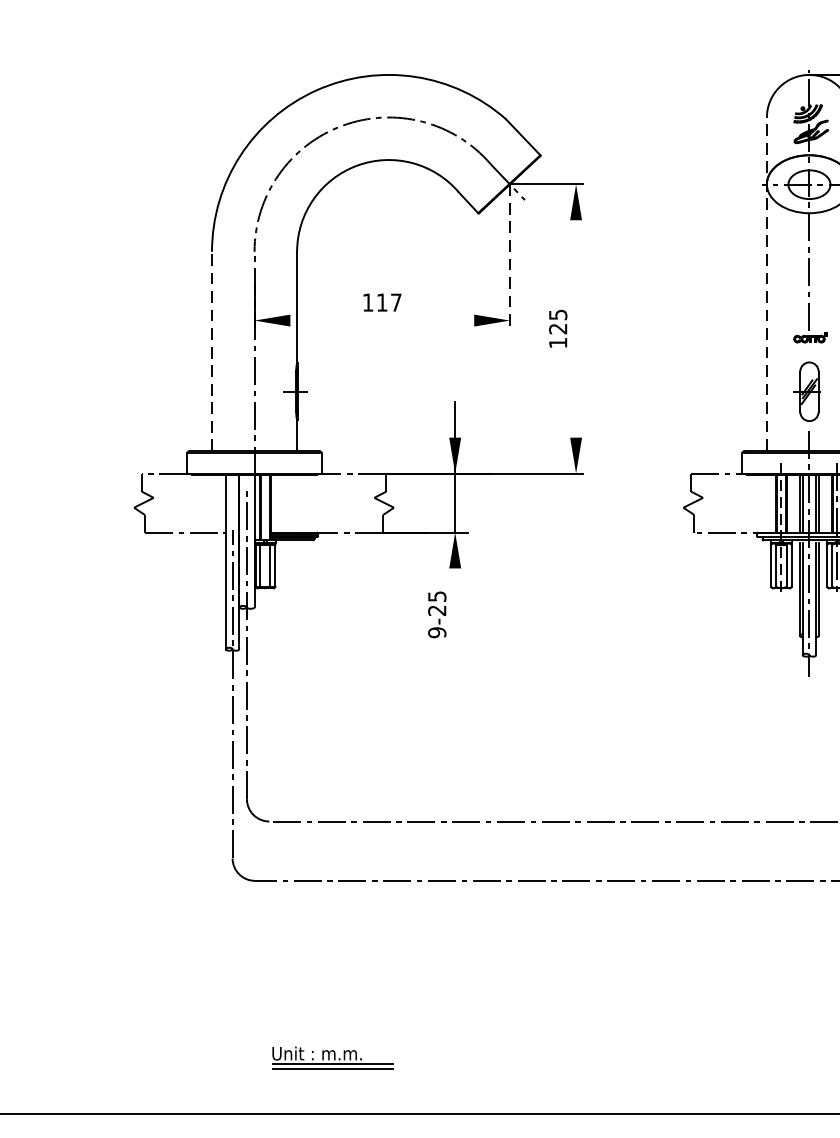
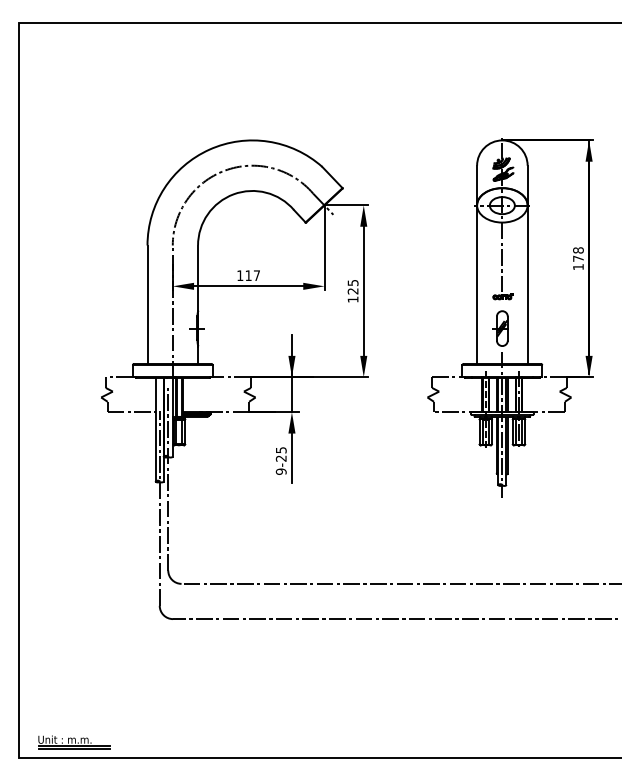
line: (509, 256) -> (324, 248), dashed -> solid
line: (767, 283) -> (477, 264), dashed -> solid
line: (382, 320) -> (248, 286), added
line: (575, 327) -> (363, 290), added
line: (211, 351) -> (147, 304), dashed -> solid
line: (454, 610) -> (291, 458), added
part: (333, 1058) -> (74, 742), moved

